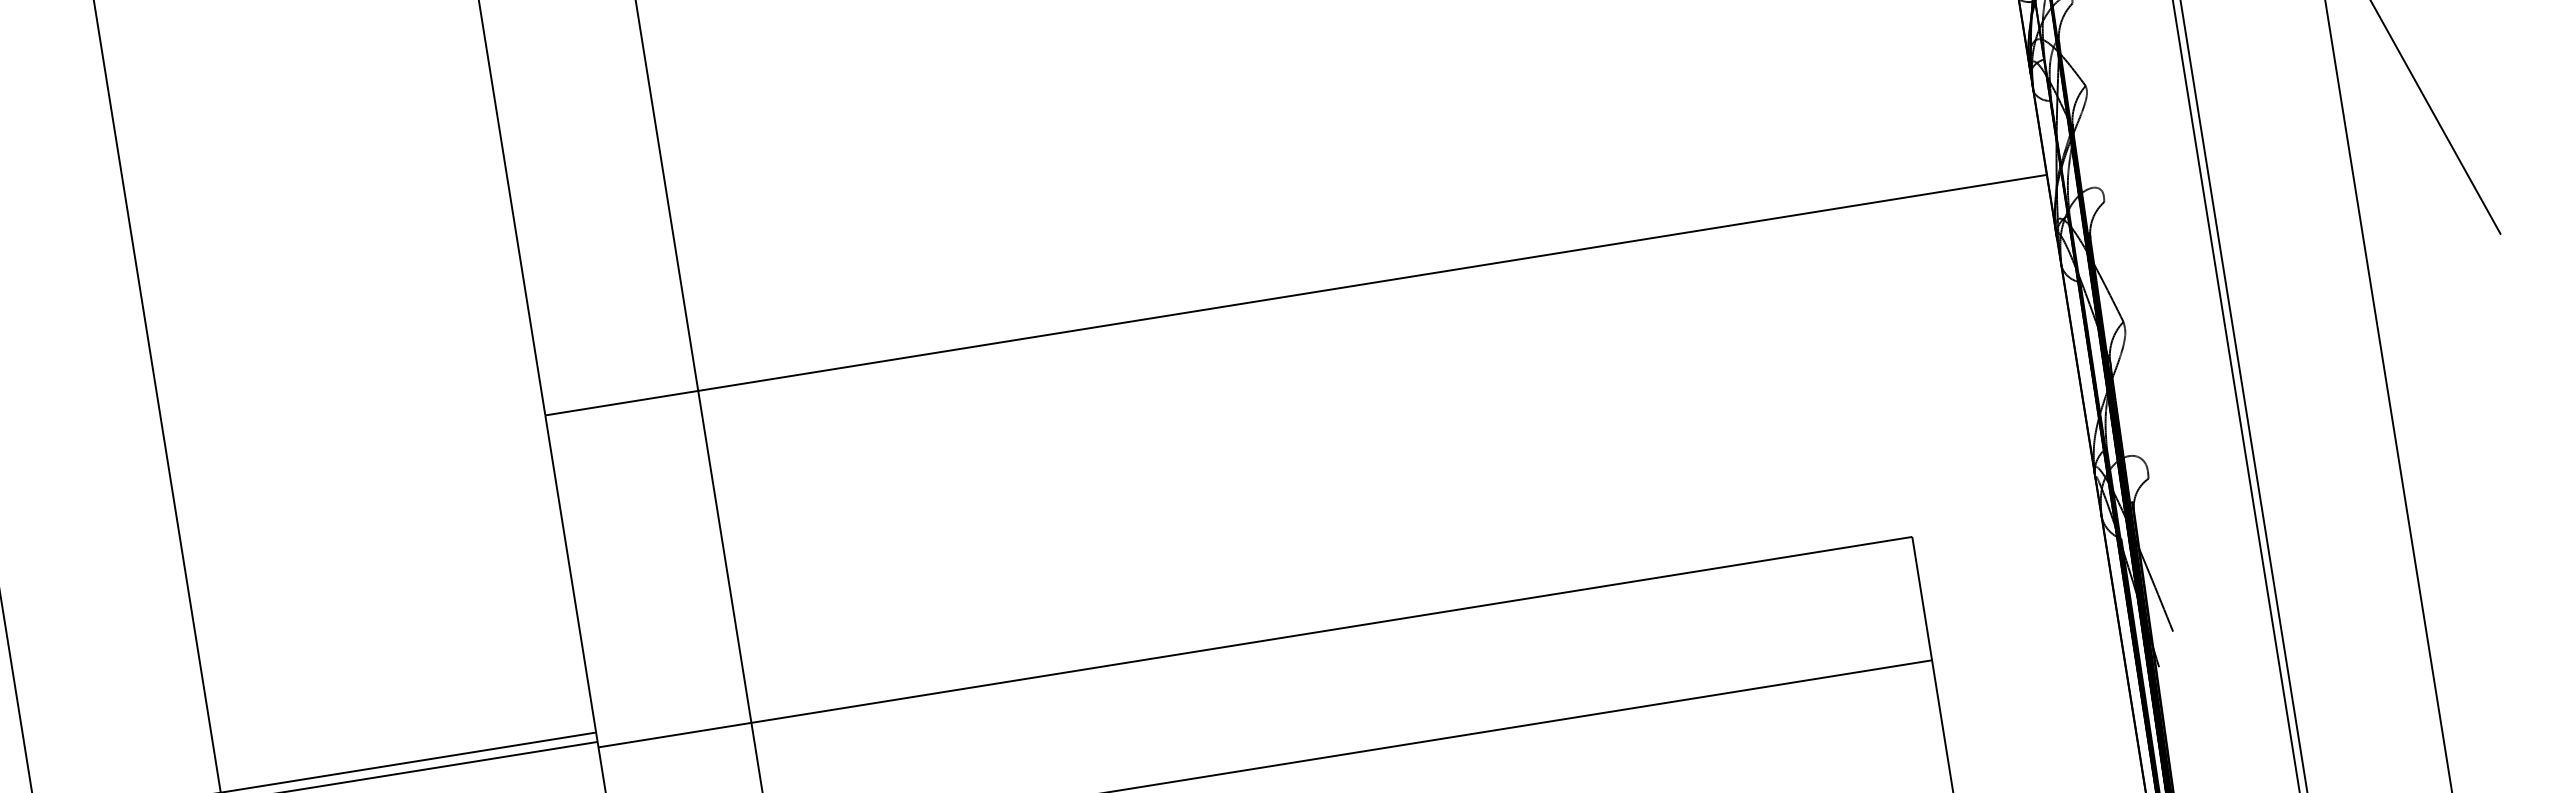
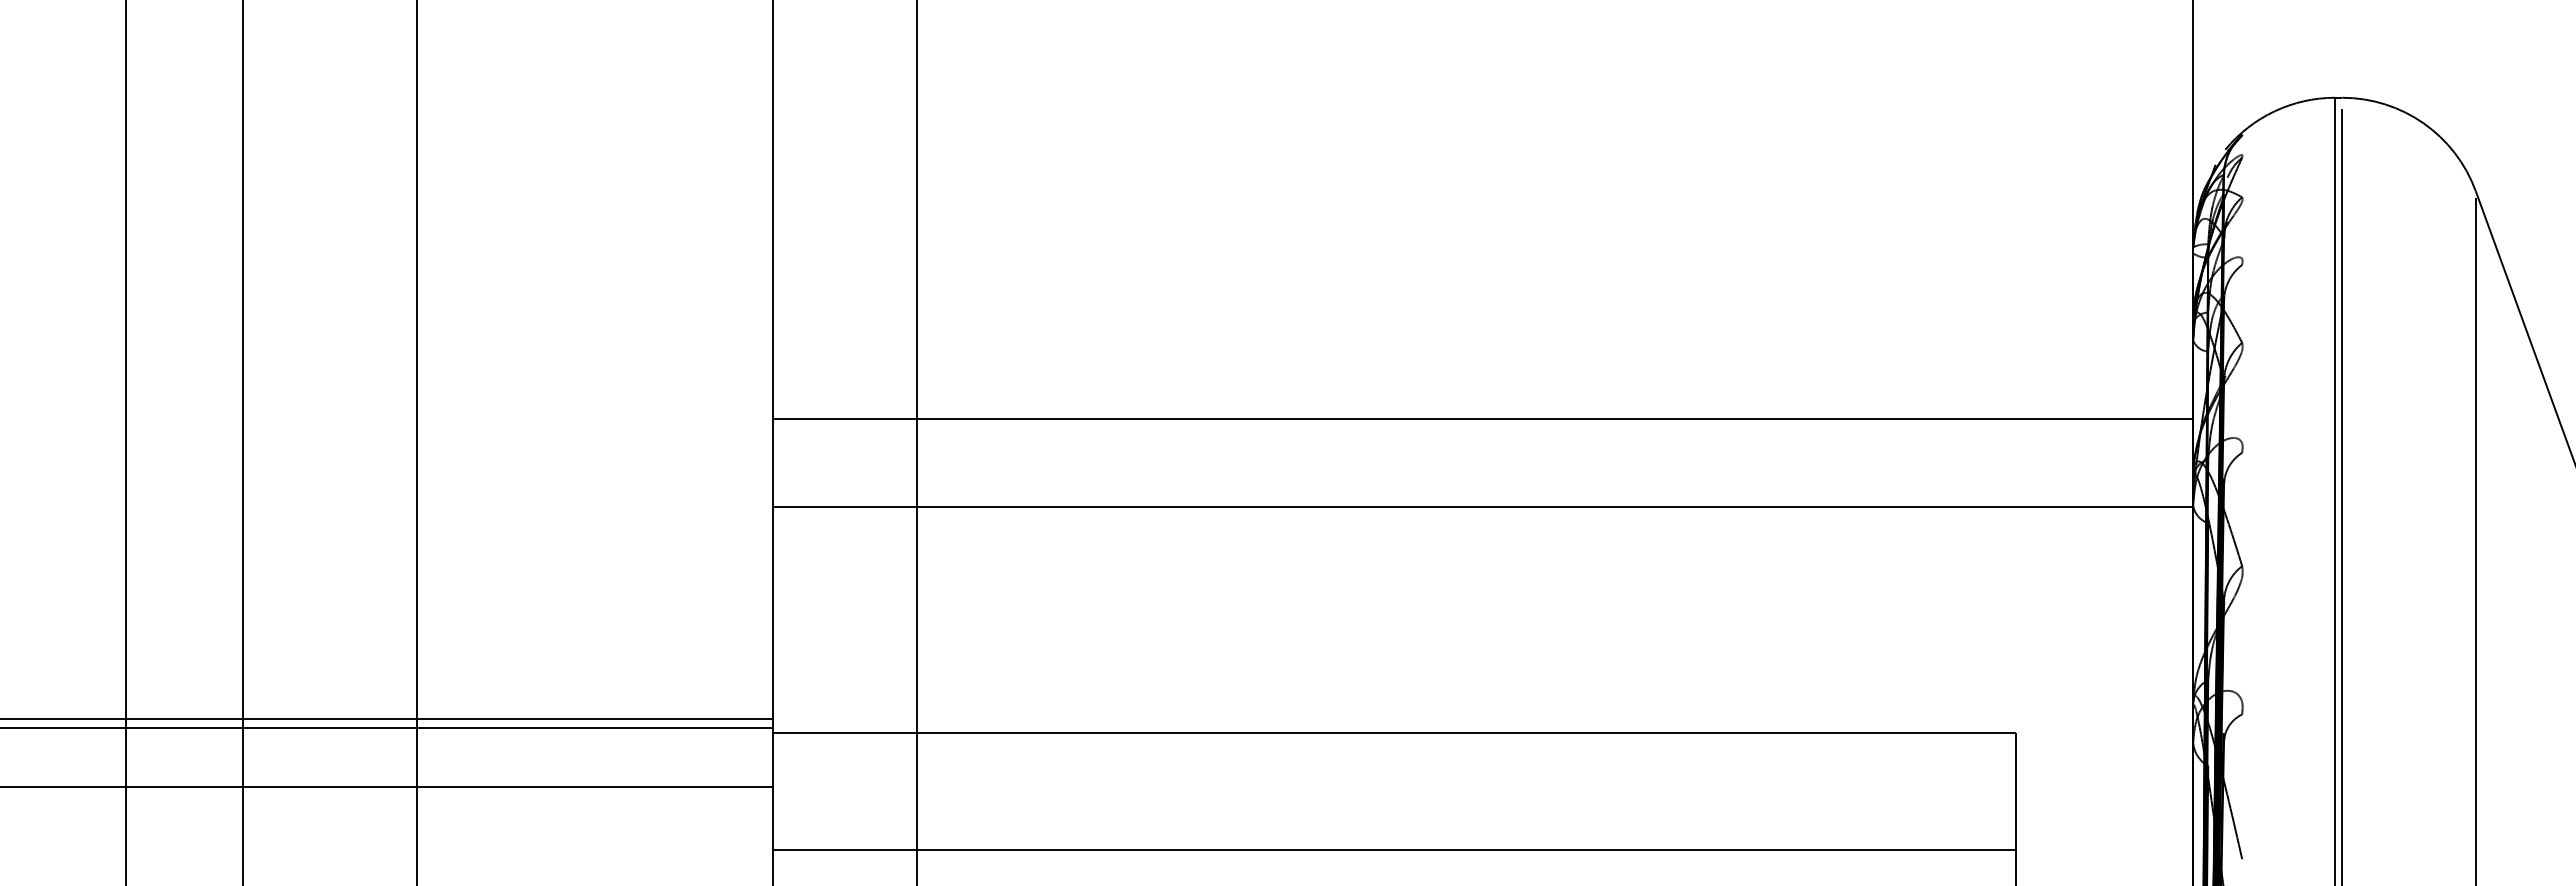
line: (1310, 387) -> (1482, 506), added

